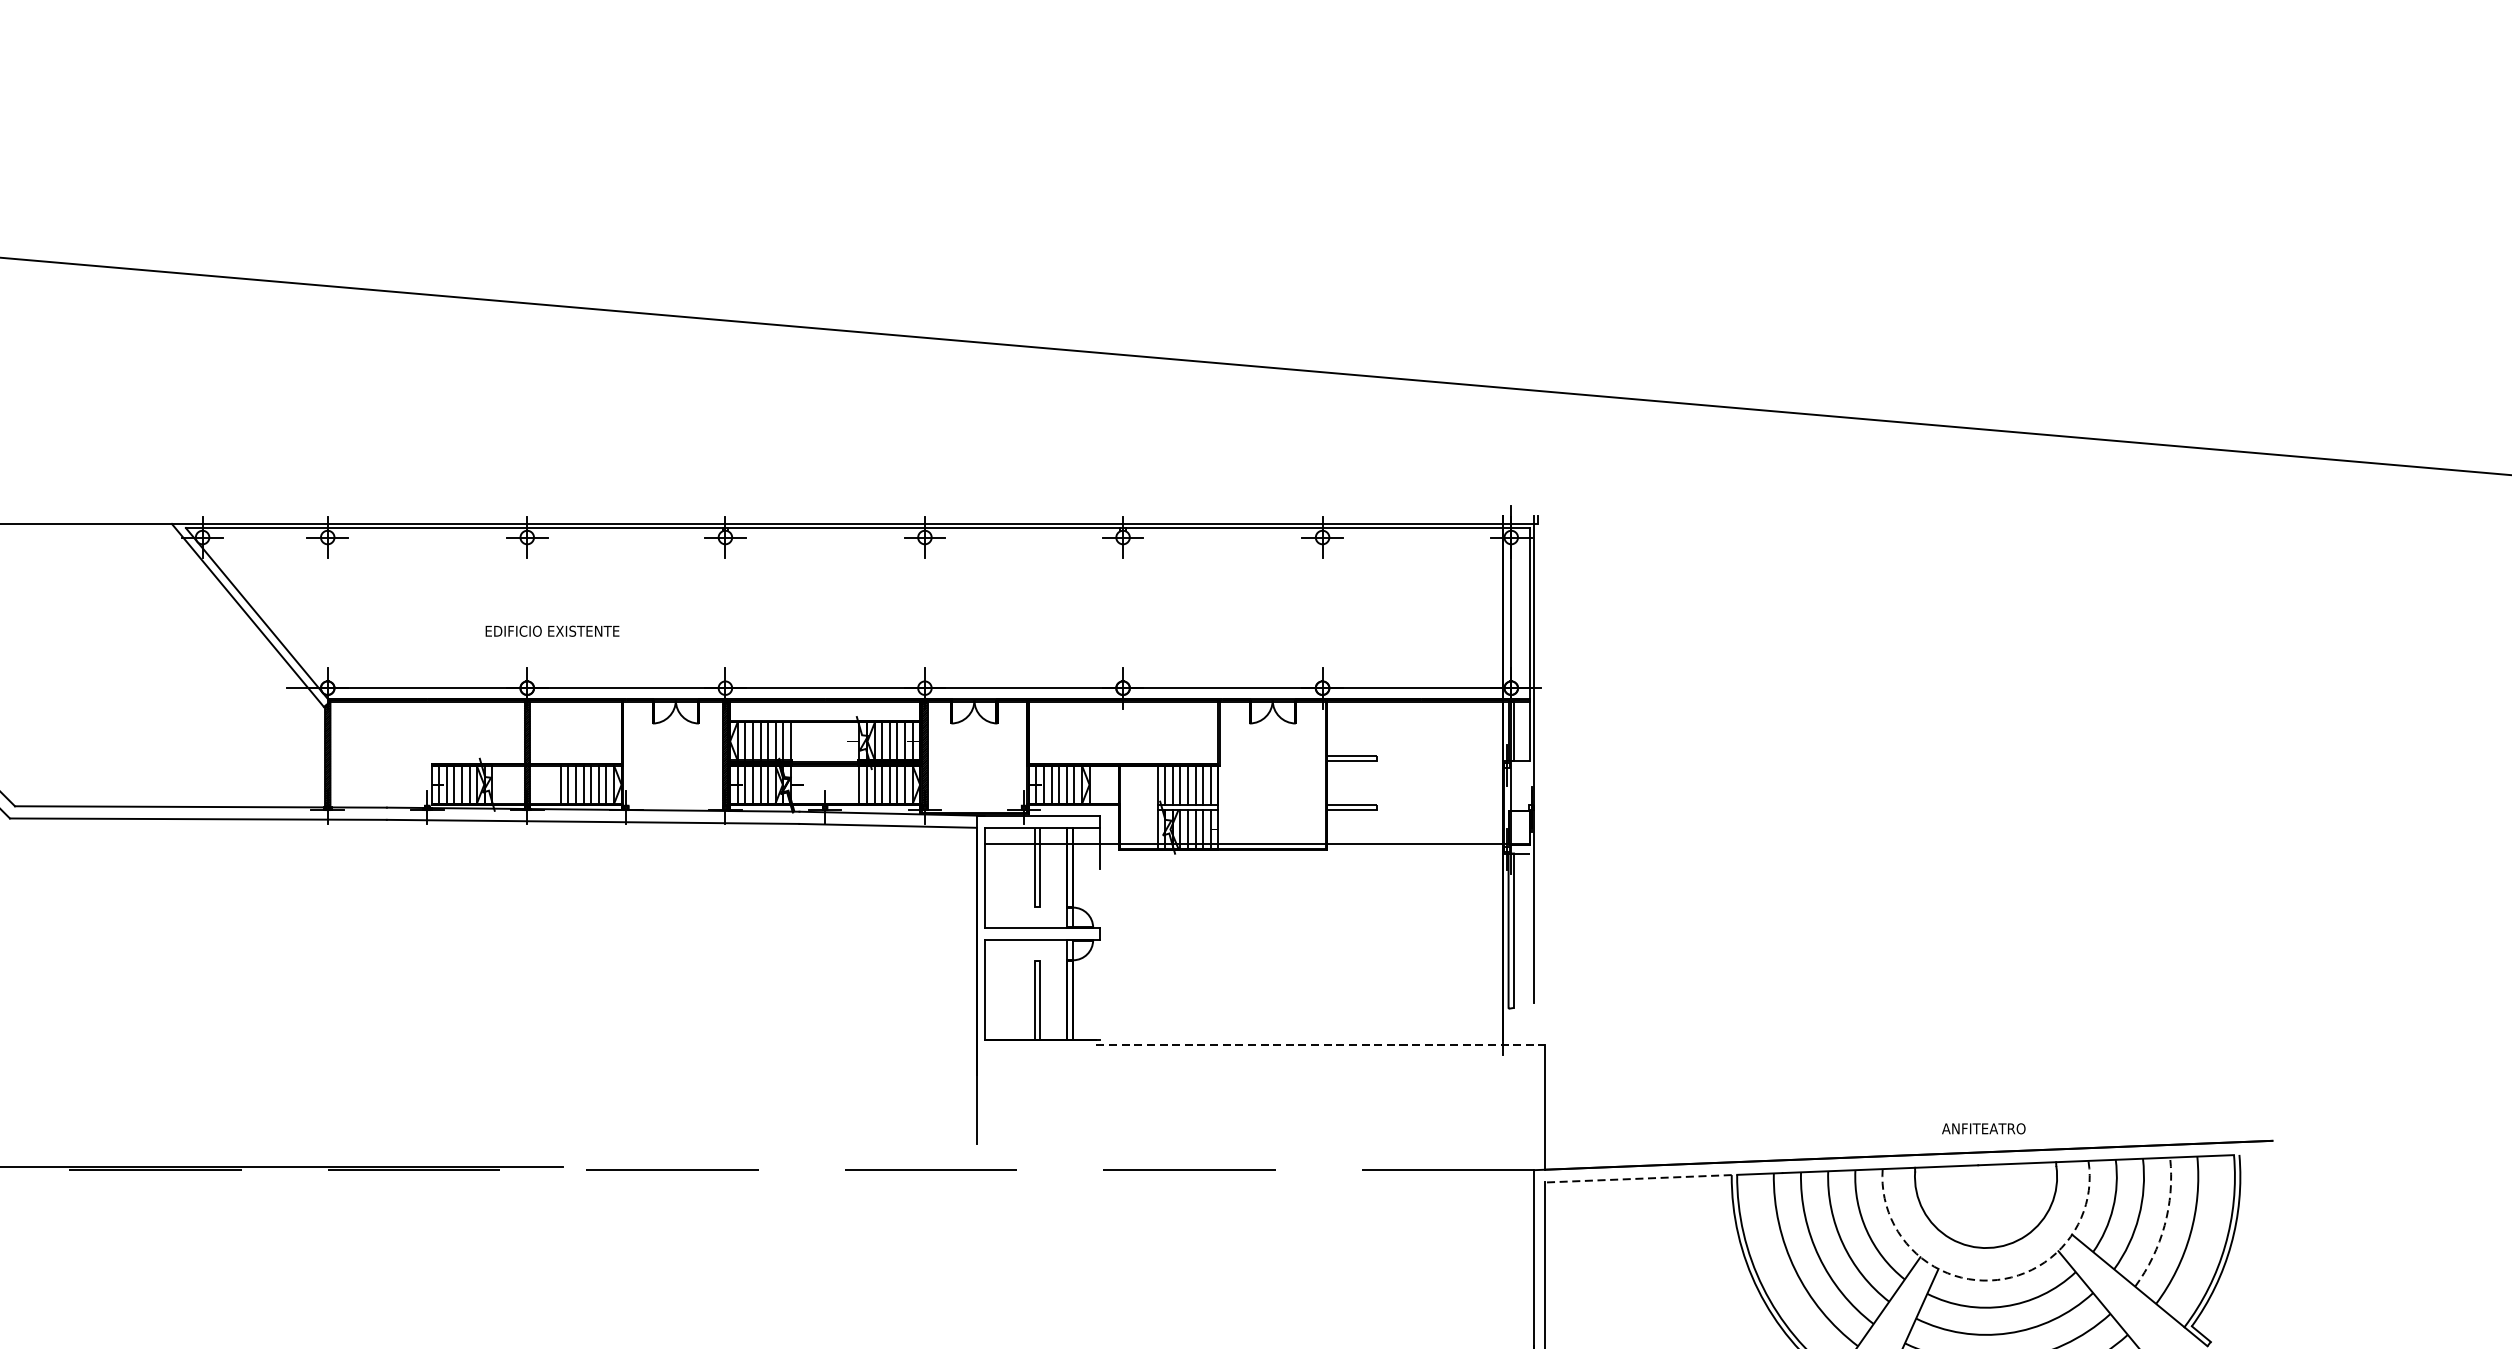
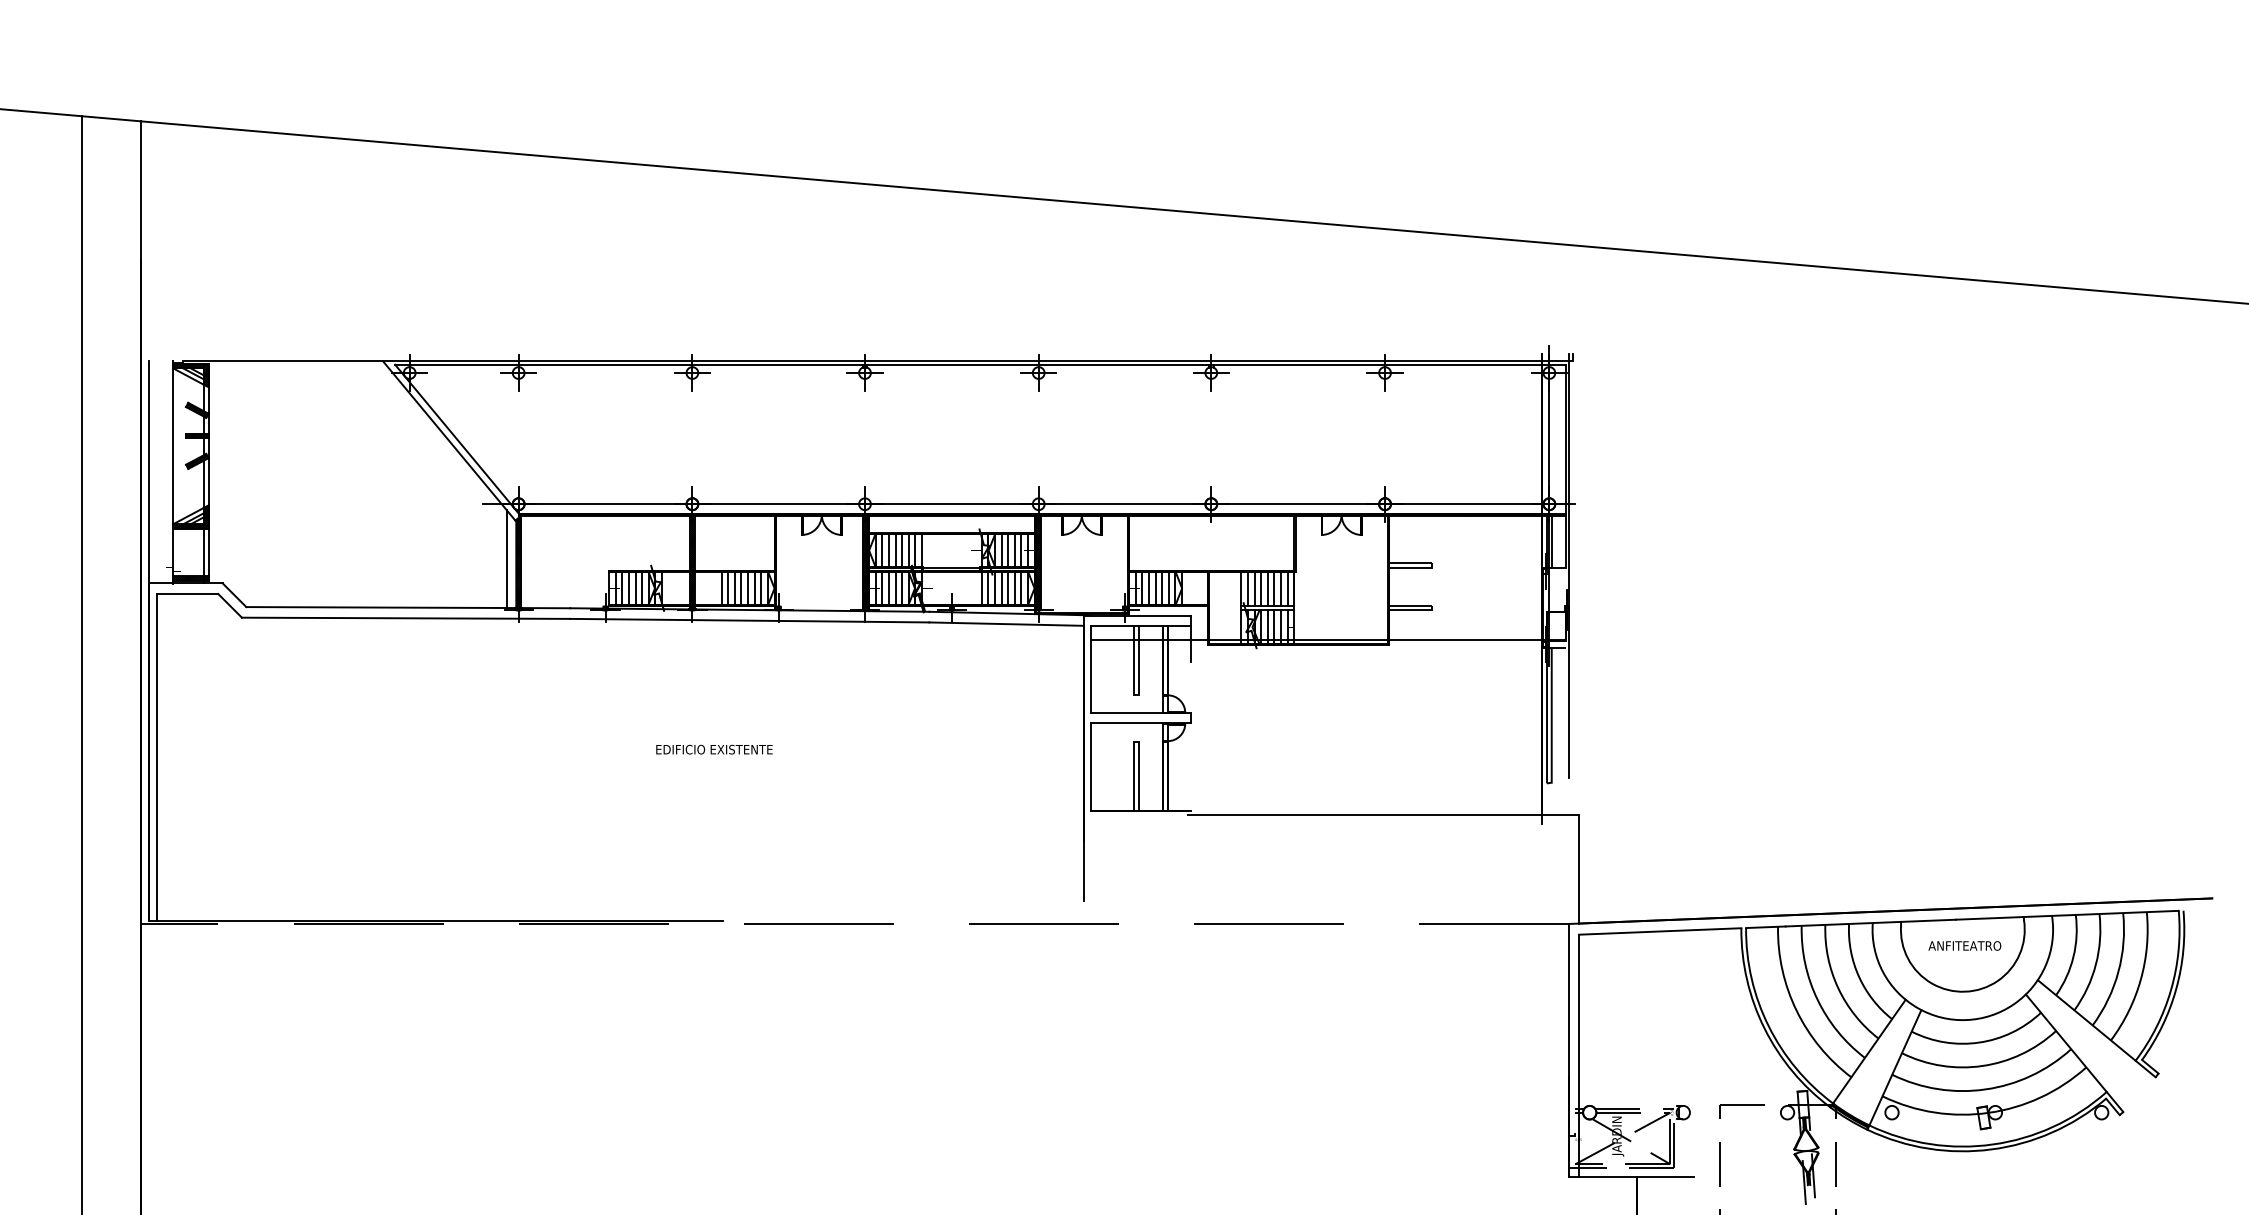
text: (552, 631) -> (714, 749), moved
line: (313, 751) -> (506, 559), added
line: (1320, 1045) -> (1383, 815), dashed -> solid
text: (1983, 1128) -> (1964, 945), moved
line: (1637, 1178) -> (1659, 931), dashed -> solid
arc: (2164, 1225) -> (2118, 972), dashed -> solid
arc: (1990, 1281) -> (1966, 1020), dashed -> solid

